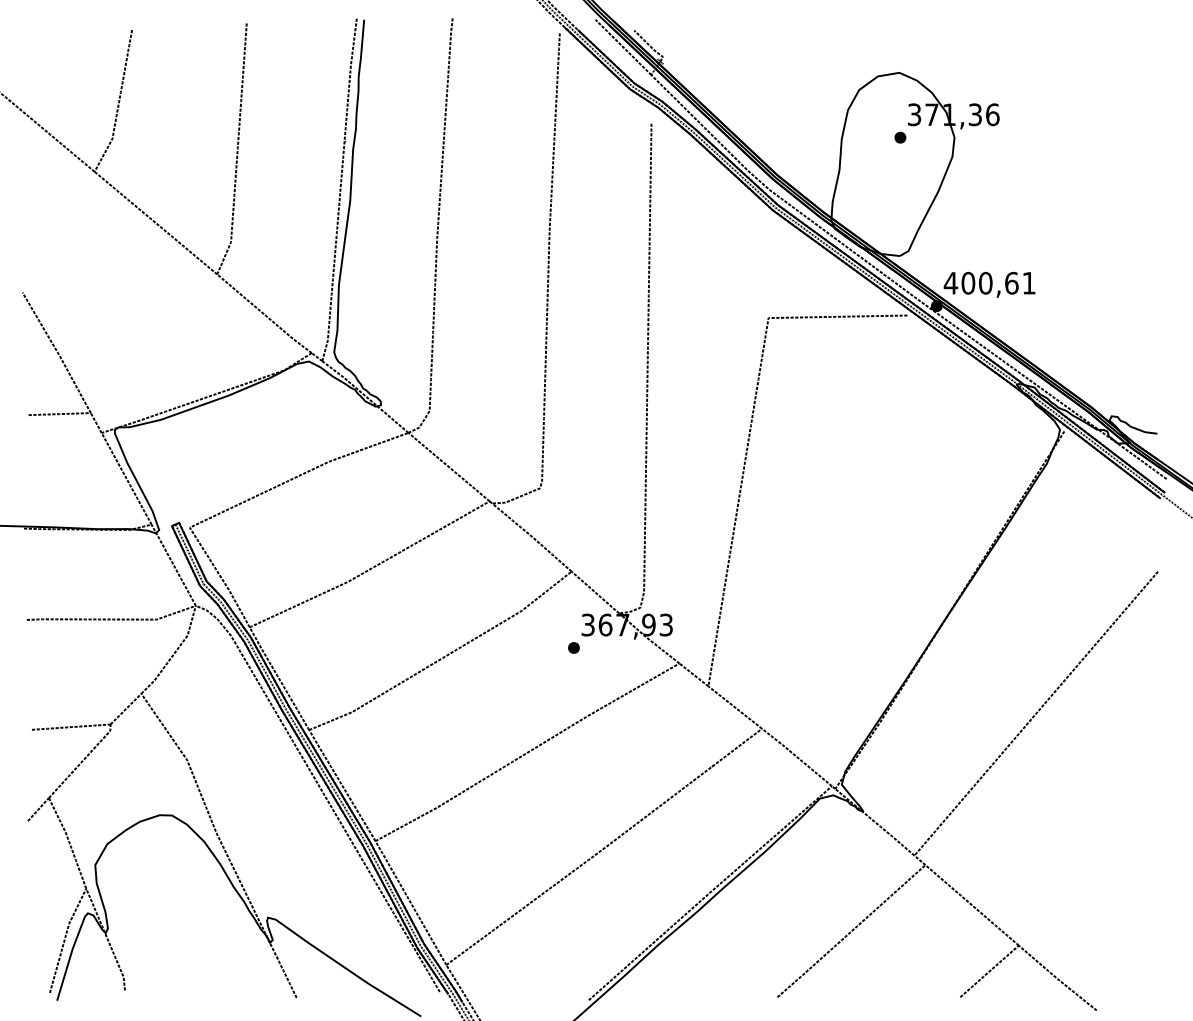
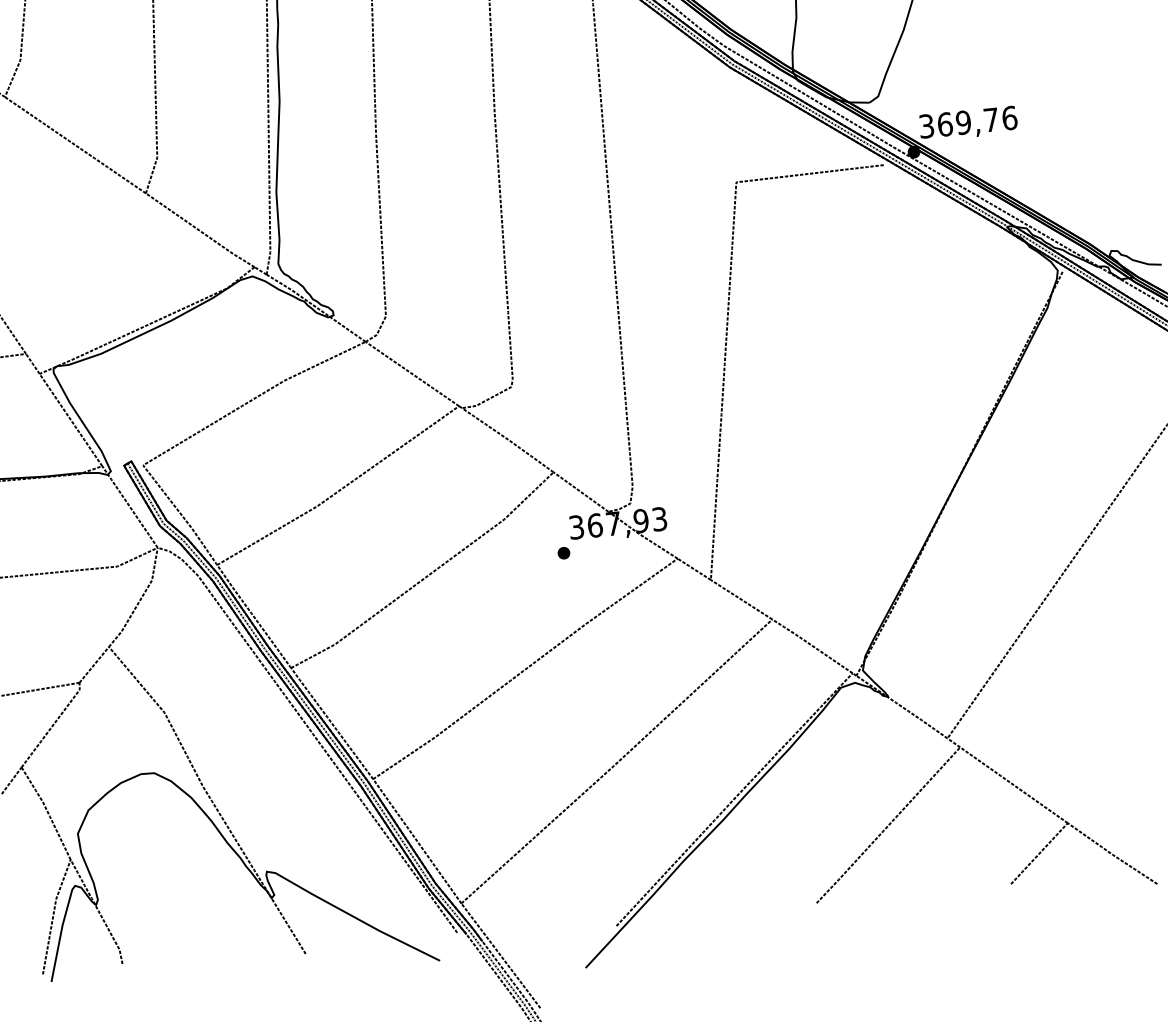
text: (989, 282) -> (967, 121), 400,61 -> 369,76

